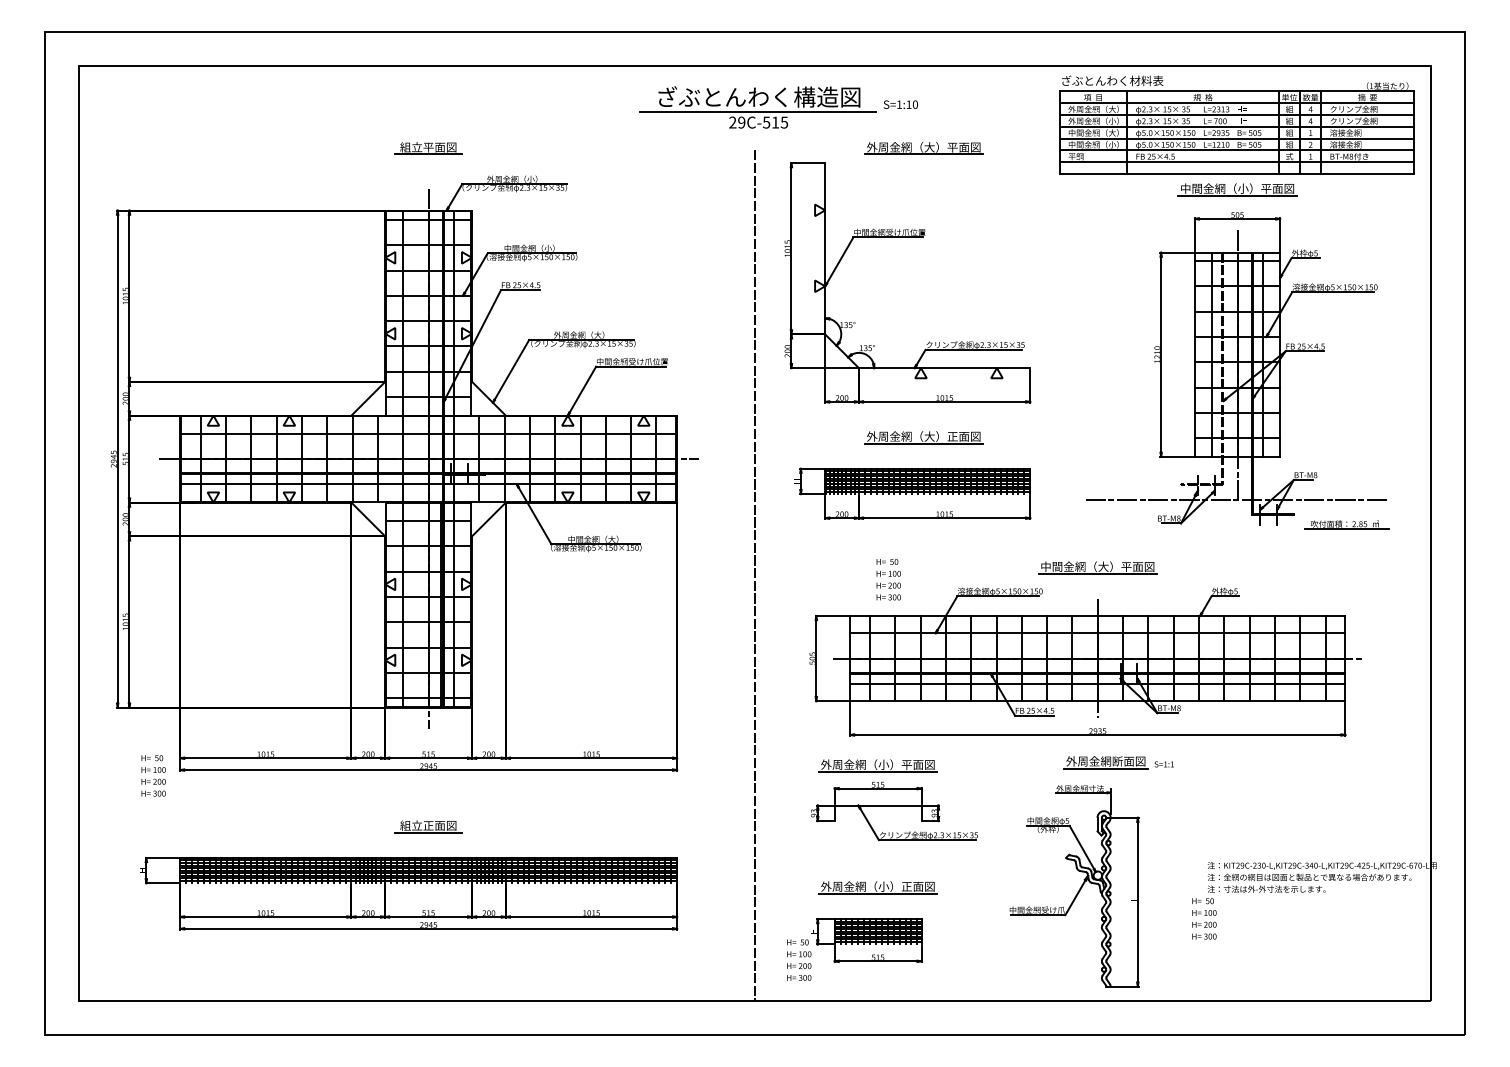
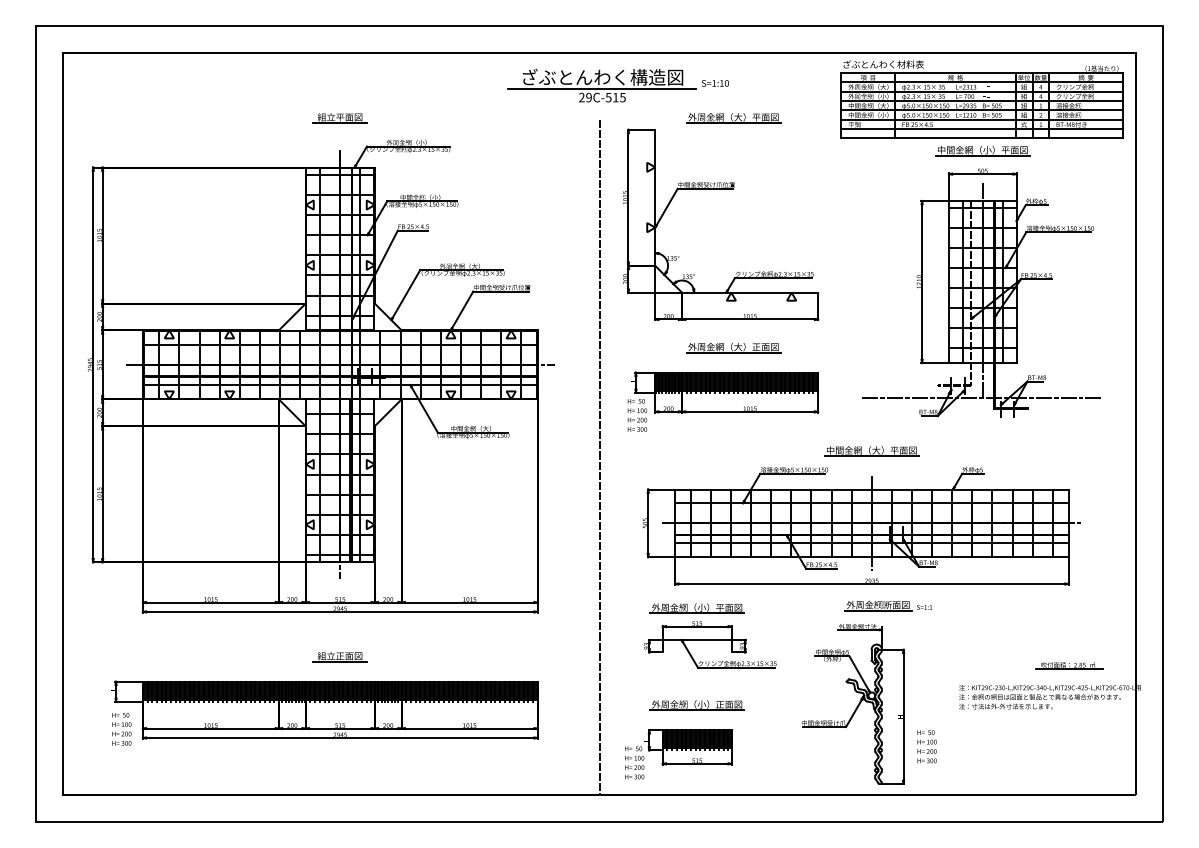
part: (1346, 524) -> (1069, 665), moved
text: (888, 579) -> (637, 415), moved
text: (153, 775) -> (121, 729), moved
text: (1204, 918) -> (927, 746), moved

